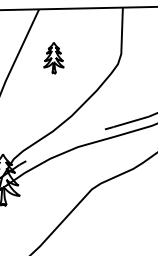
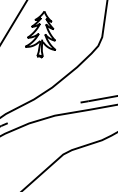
part: (53, 57) -> (41, 33), size x1.67

